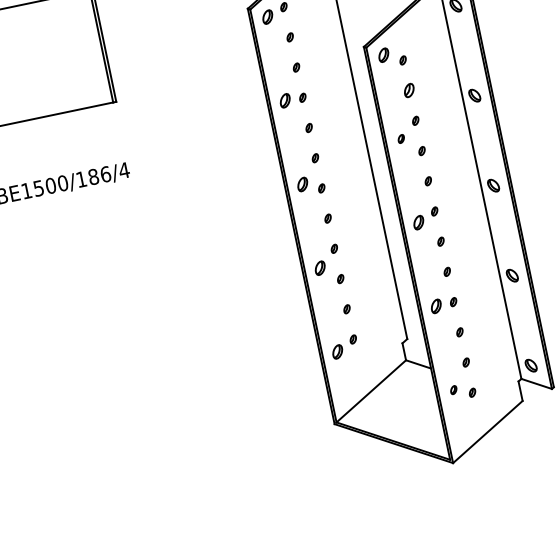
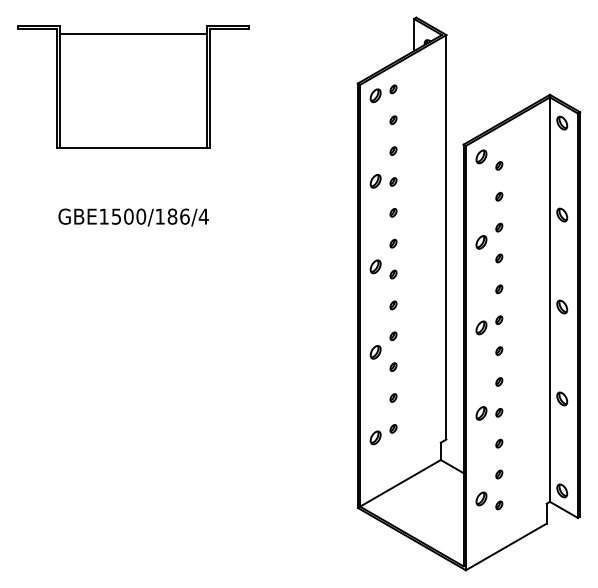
part: (409, 90) -> (499, 196), size x0.62
part: (401, 139) -> (481, 242), size x1.67
part: (453, 389) -> (481, 498), size x1.67

